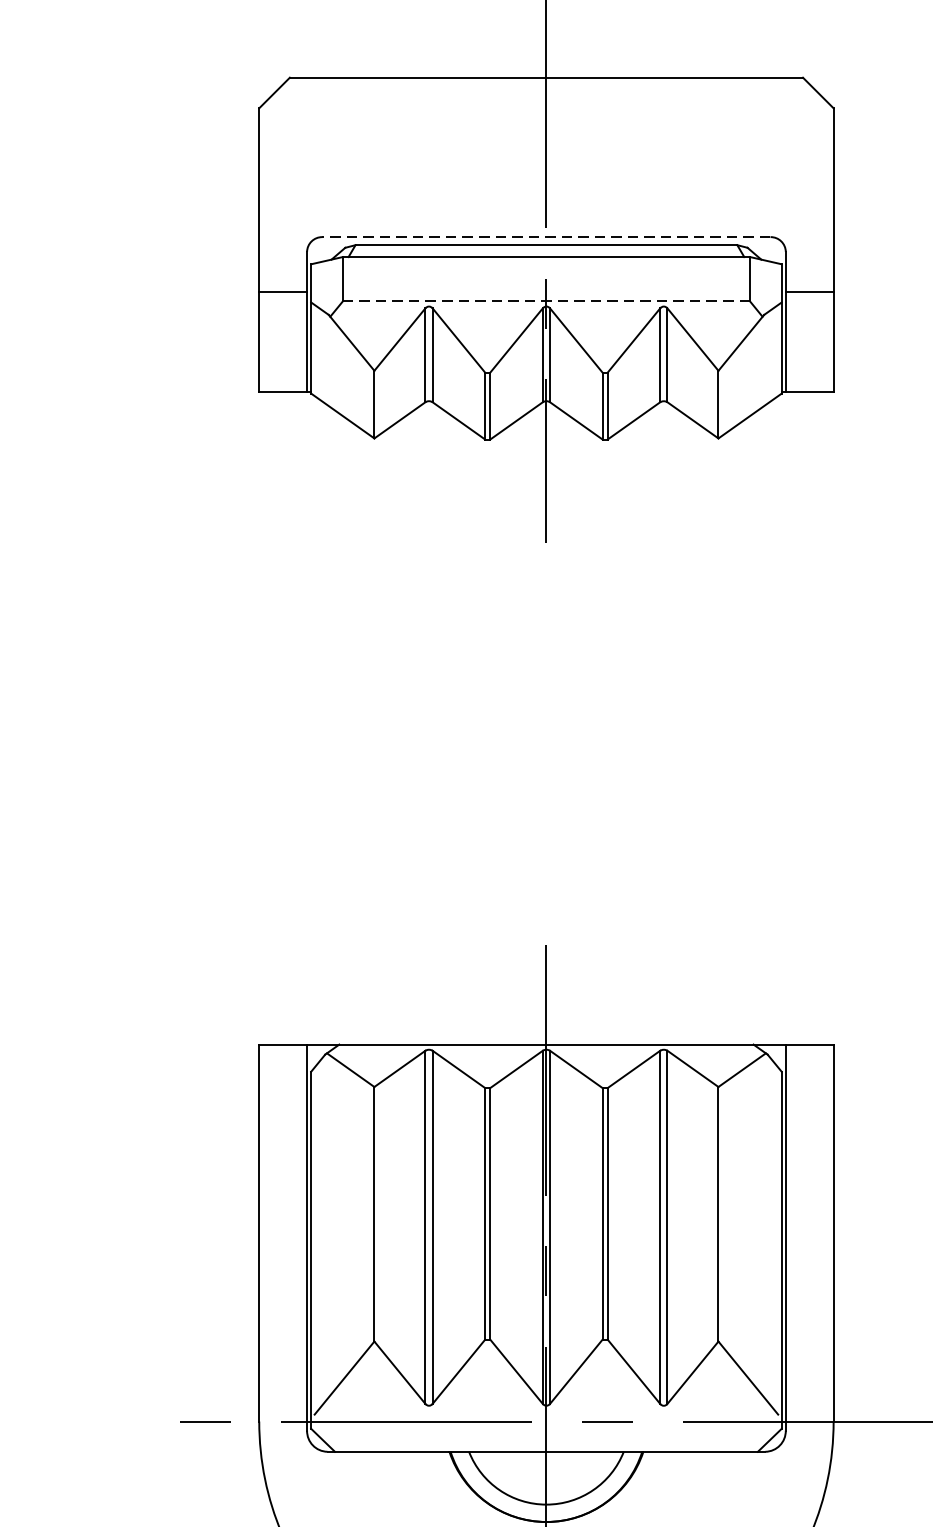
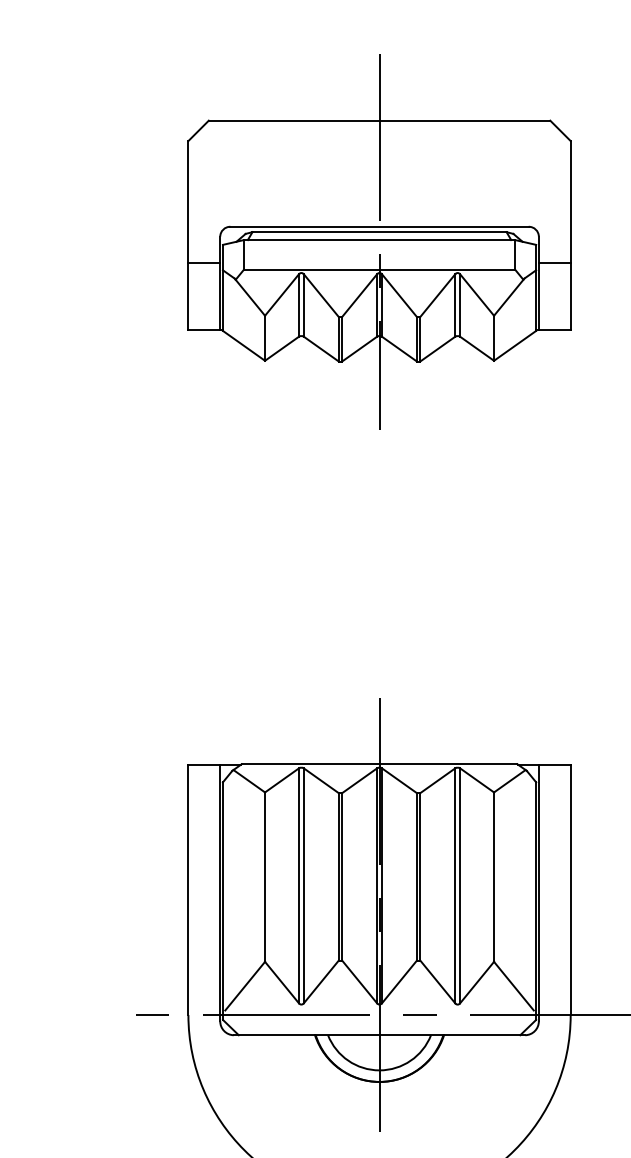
line: (546, 236) -> (379, 226), dashed -> solid
line: (546, 301) -> (379, 269), dashed -> solid

